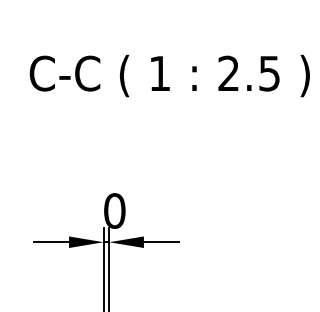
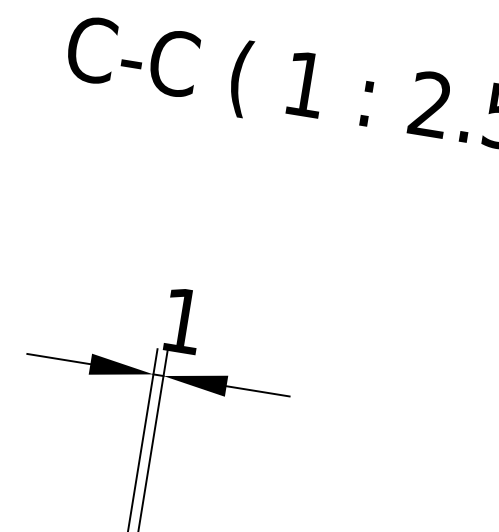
text: (114, 210) -> (182, 319), 0 -> 1

